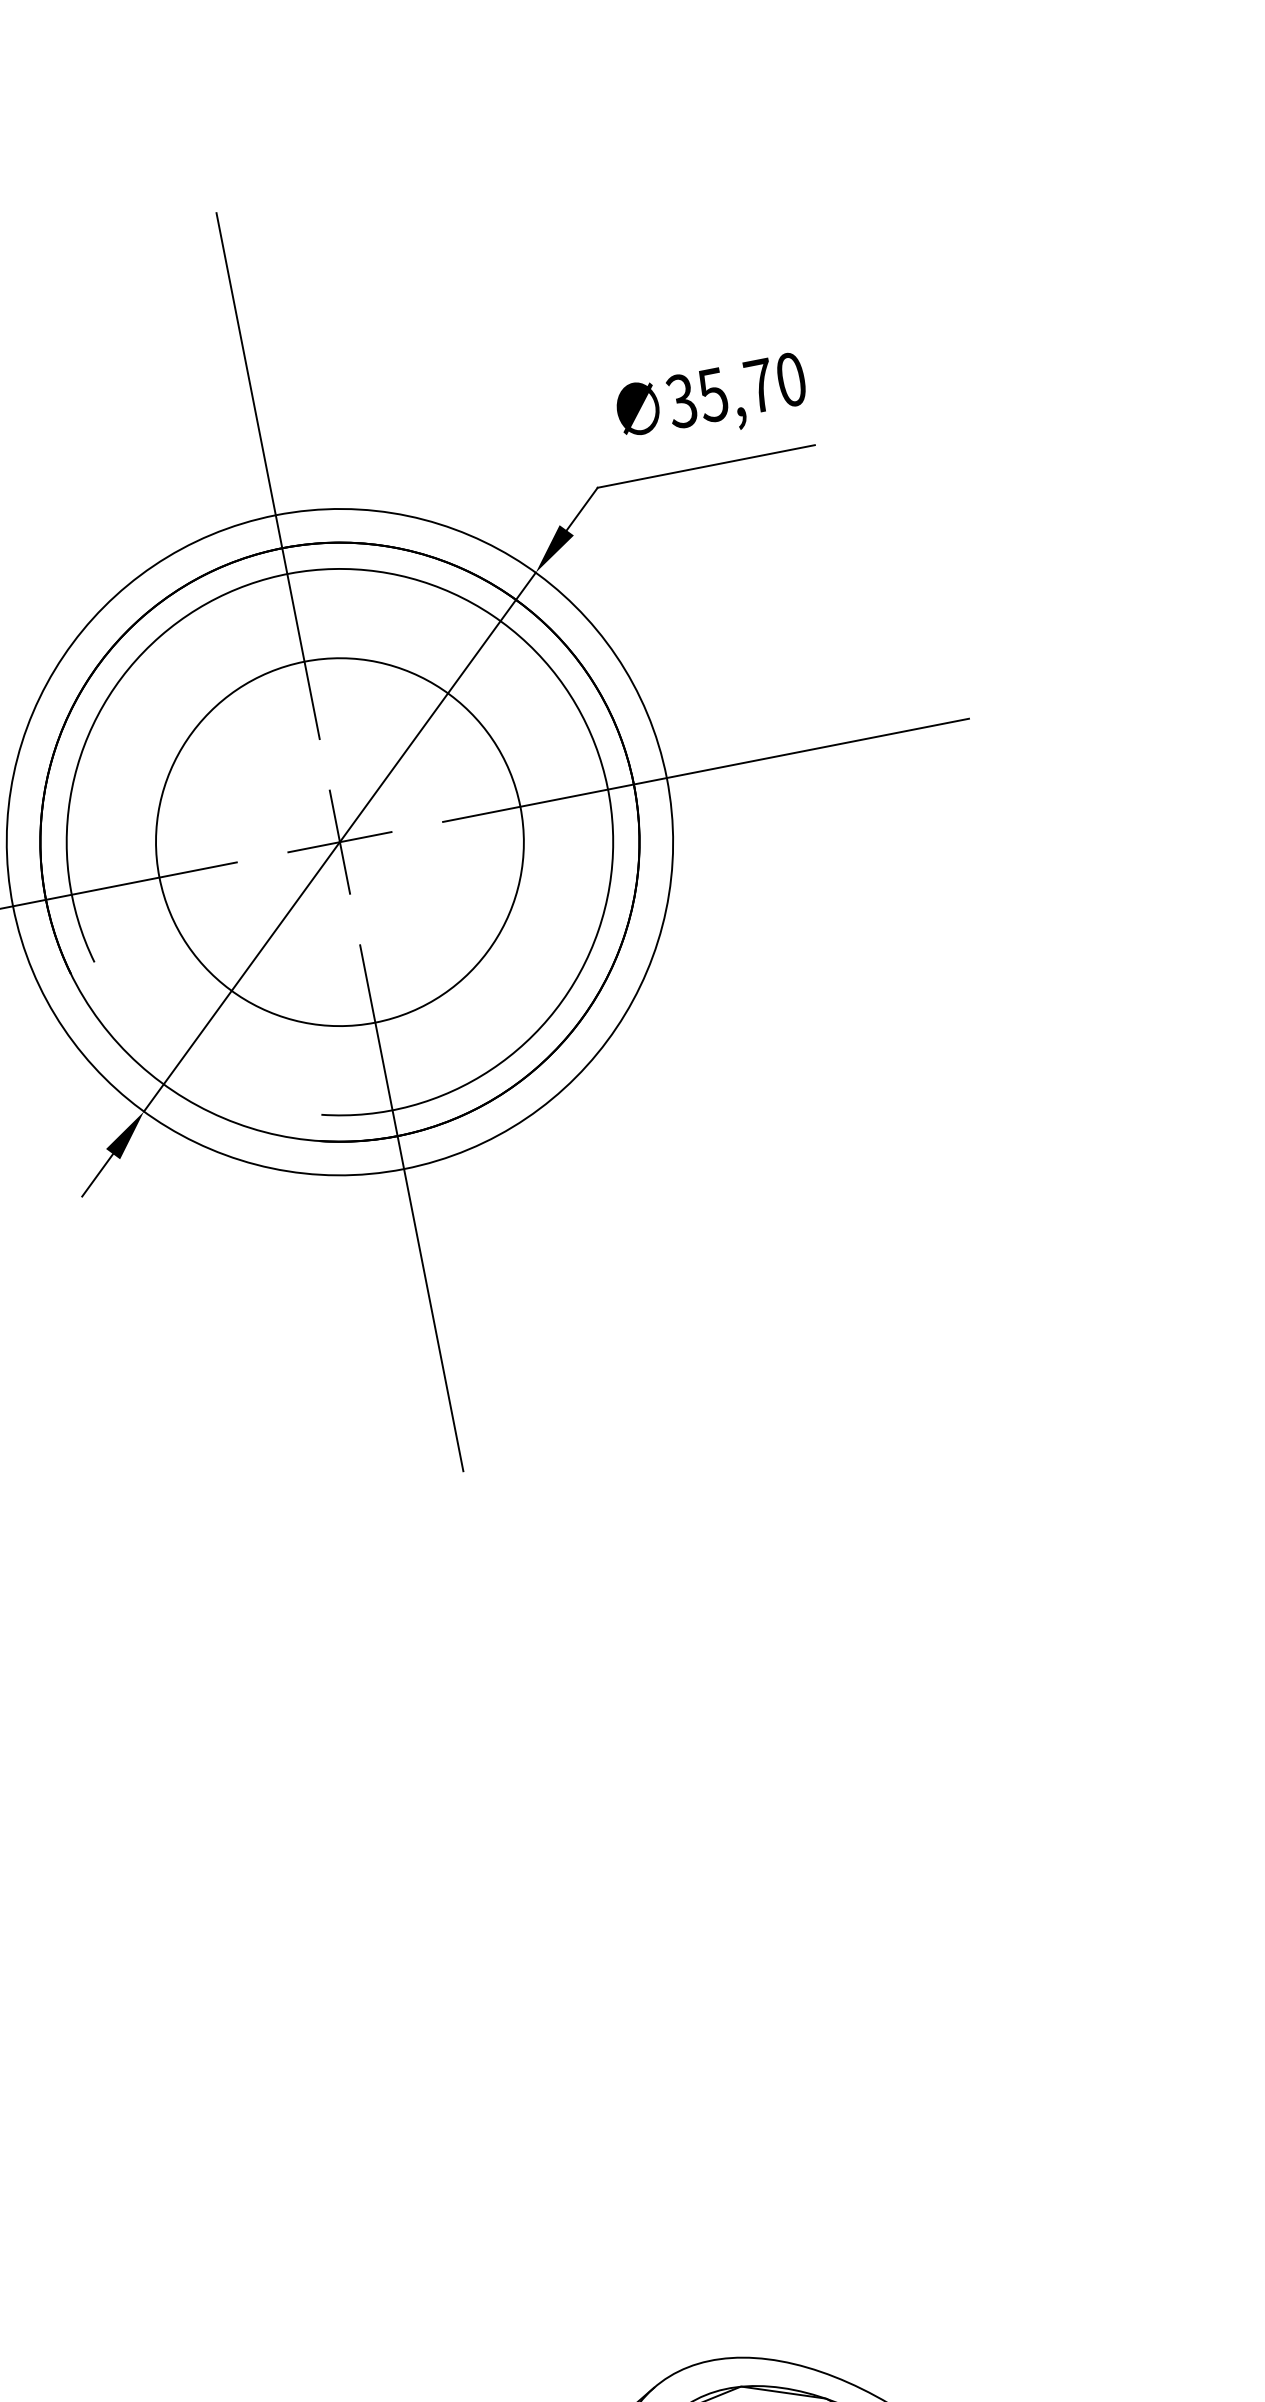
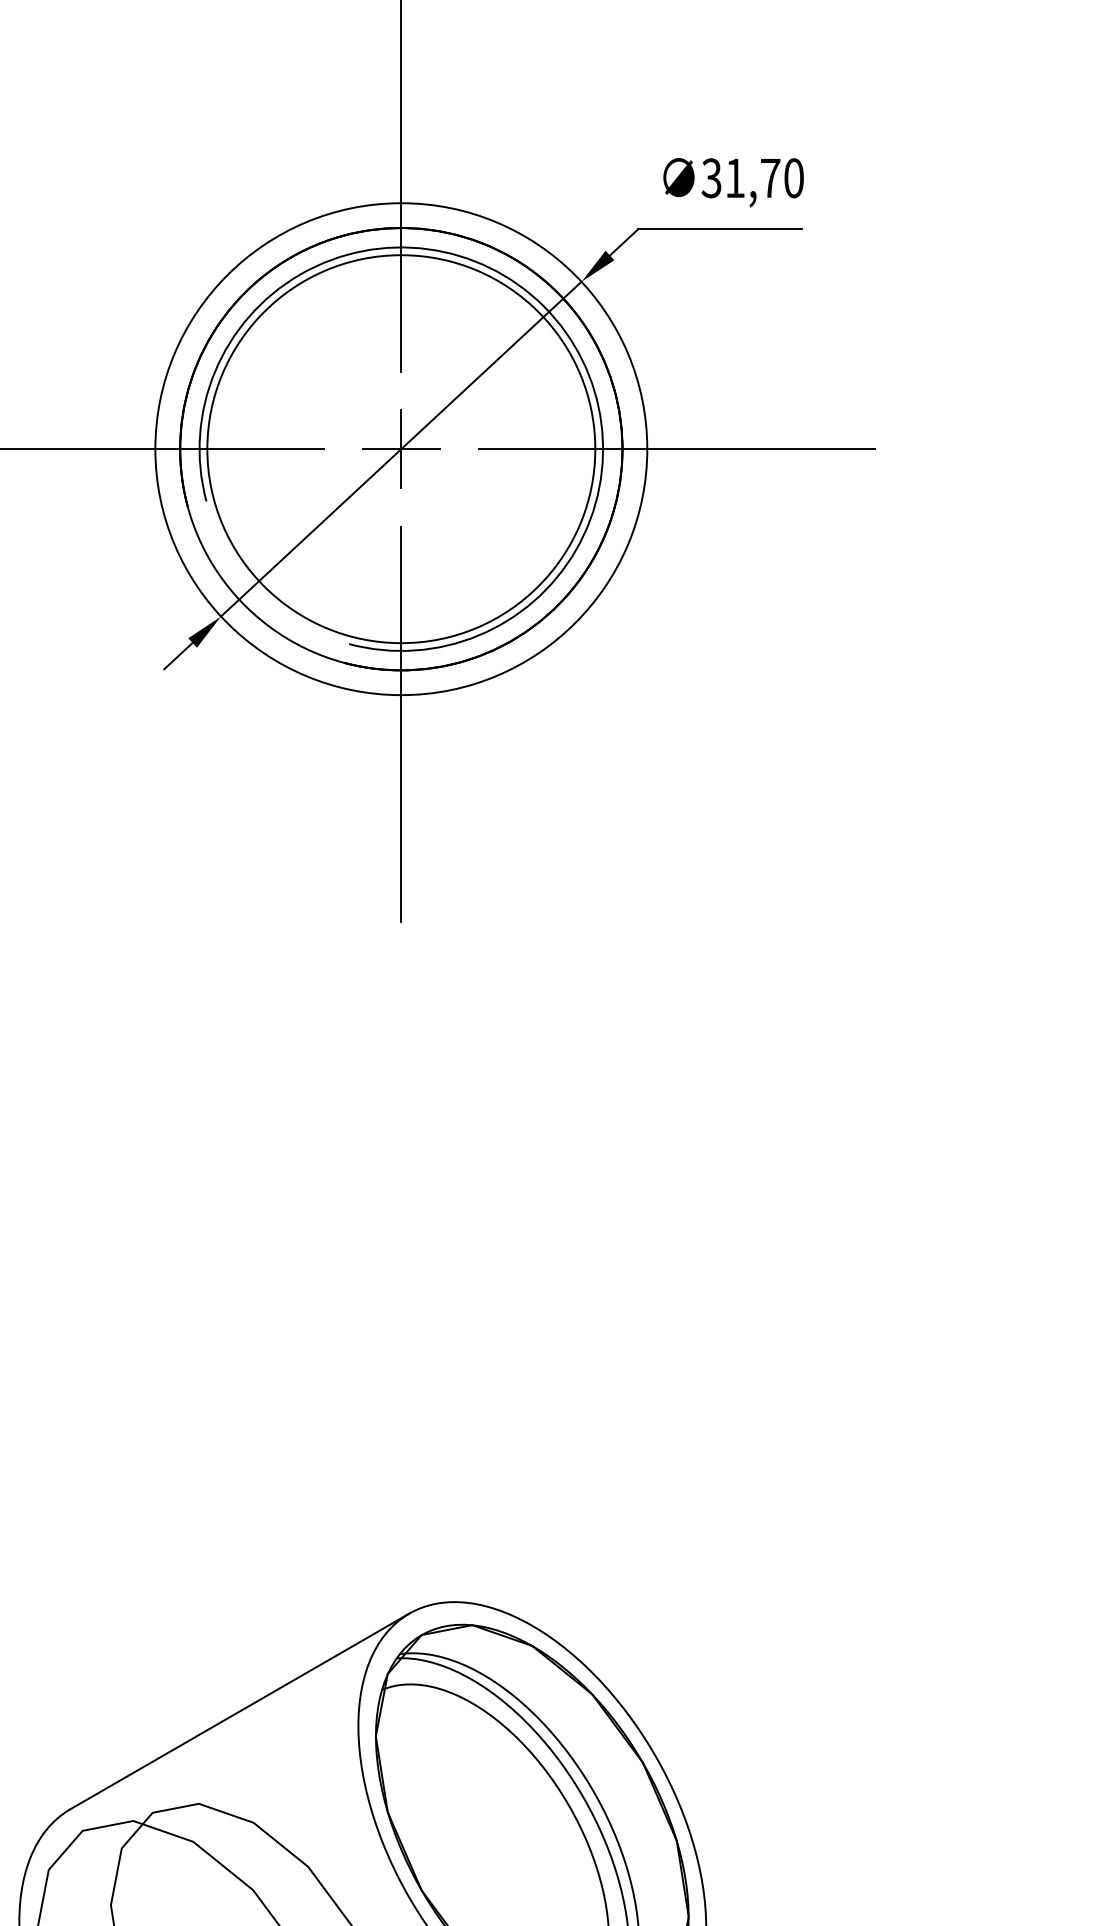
text: (712, 395) -> (734, 178), 35,70 -> 31,70
circle: (340, 842) -> (401, 449), size x1.43

